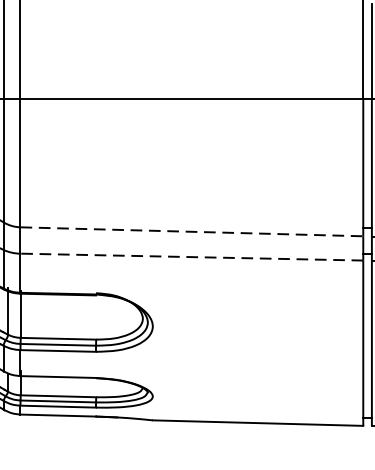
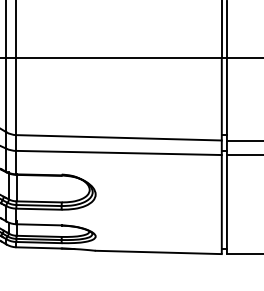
line: (192, 231) -> (119, 137), dashed -> solid
line: (192, 256) -> (119, 152), dashed -> solid

